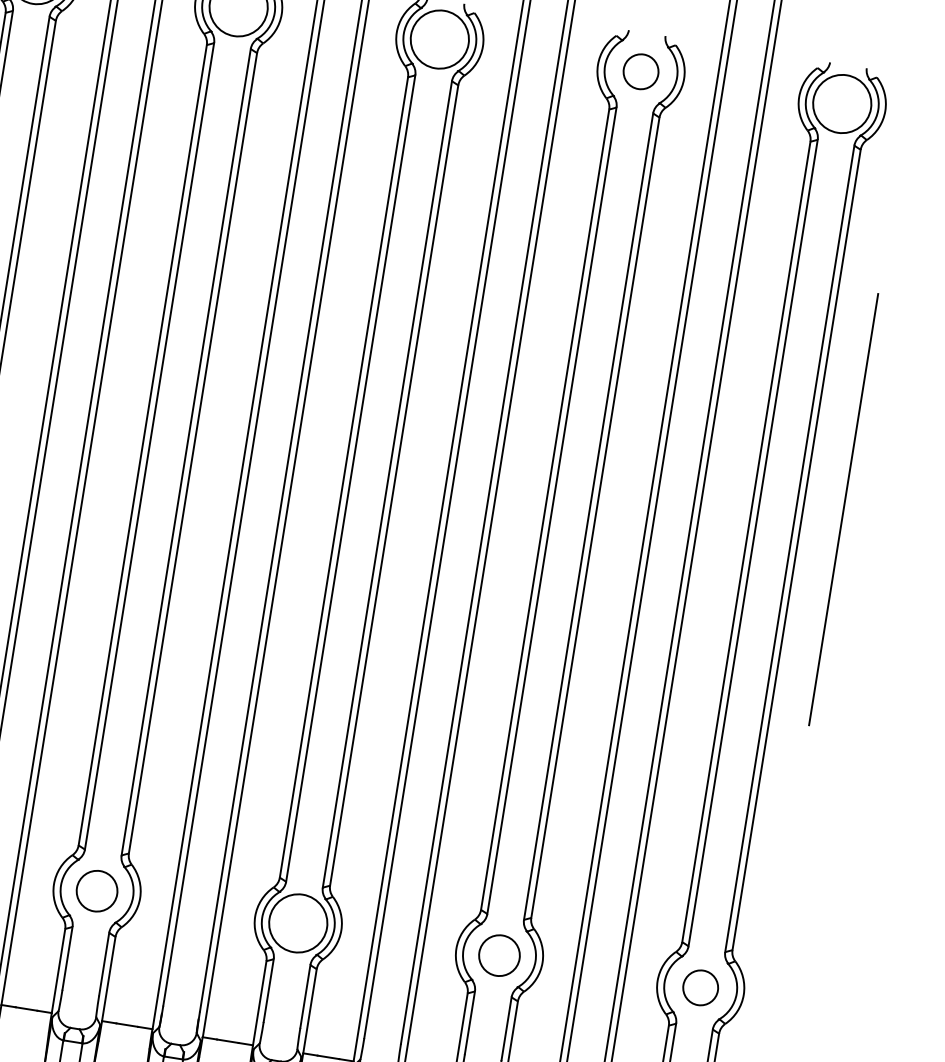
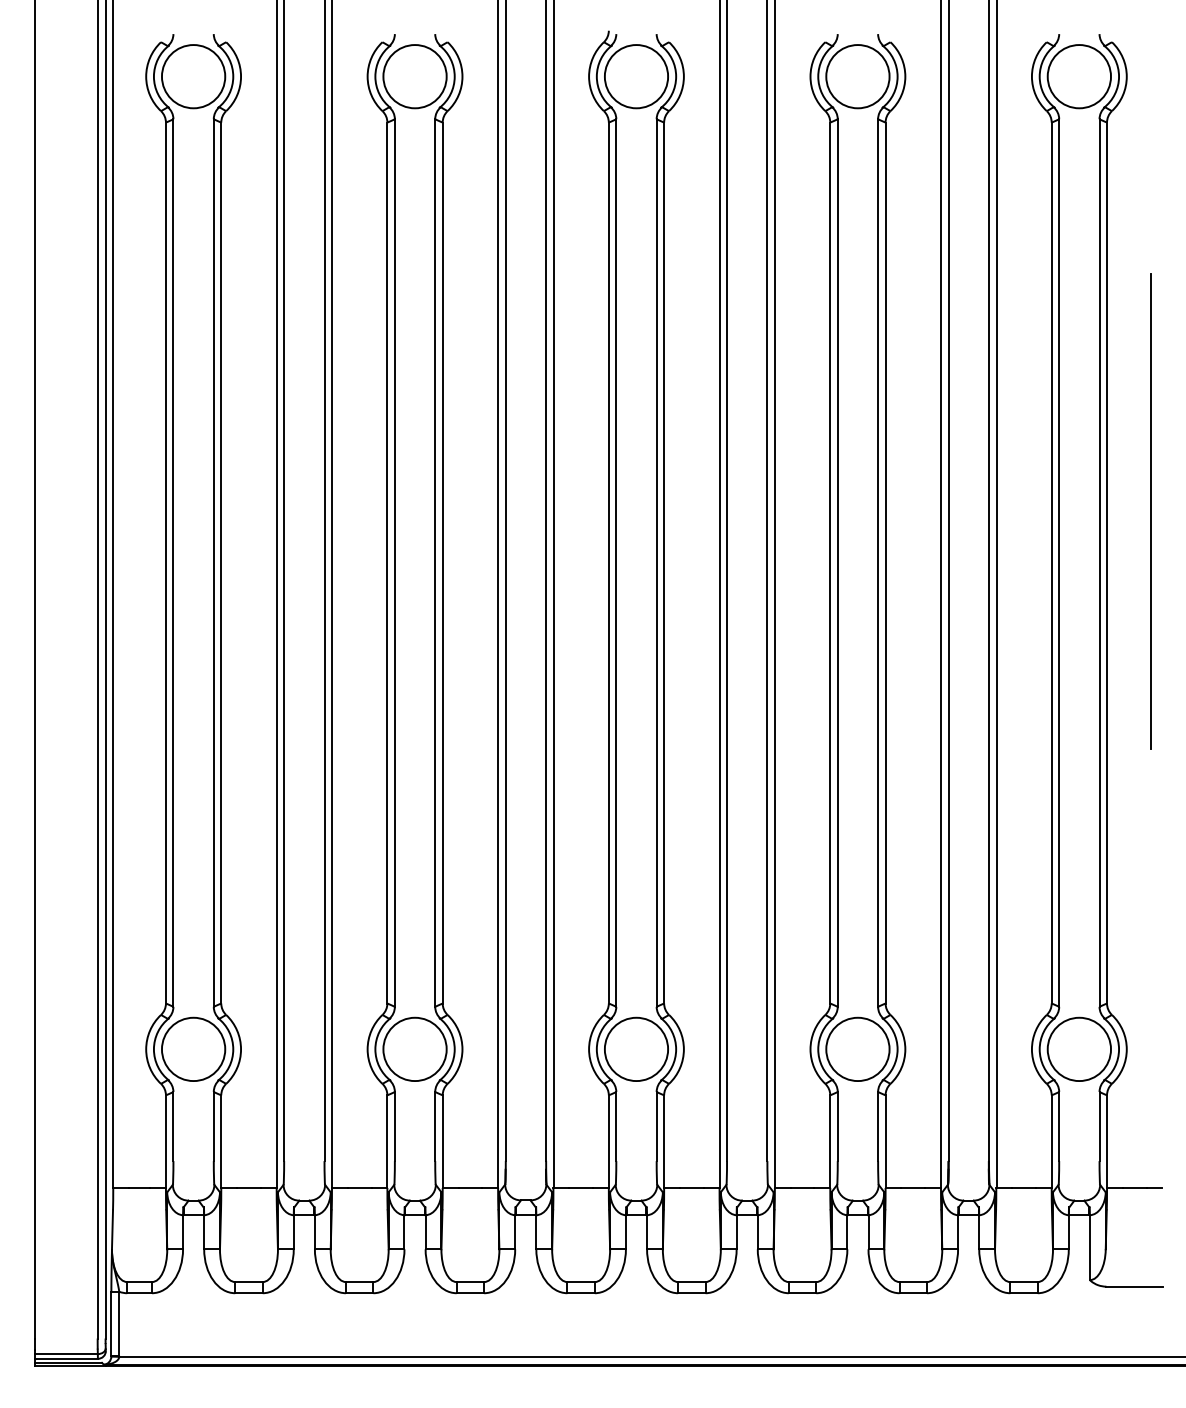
circle: (640, 71) -> (857, 76), size x1.67
circle: (96, 891) -> (414, 1049), size x1.43
circle: (499, 955) -> (857, 1049), size x1.43
circle: (700, 987) -> (1079, 1049), size x1.67

